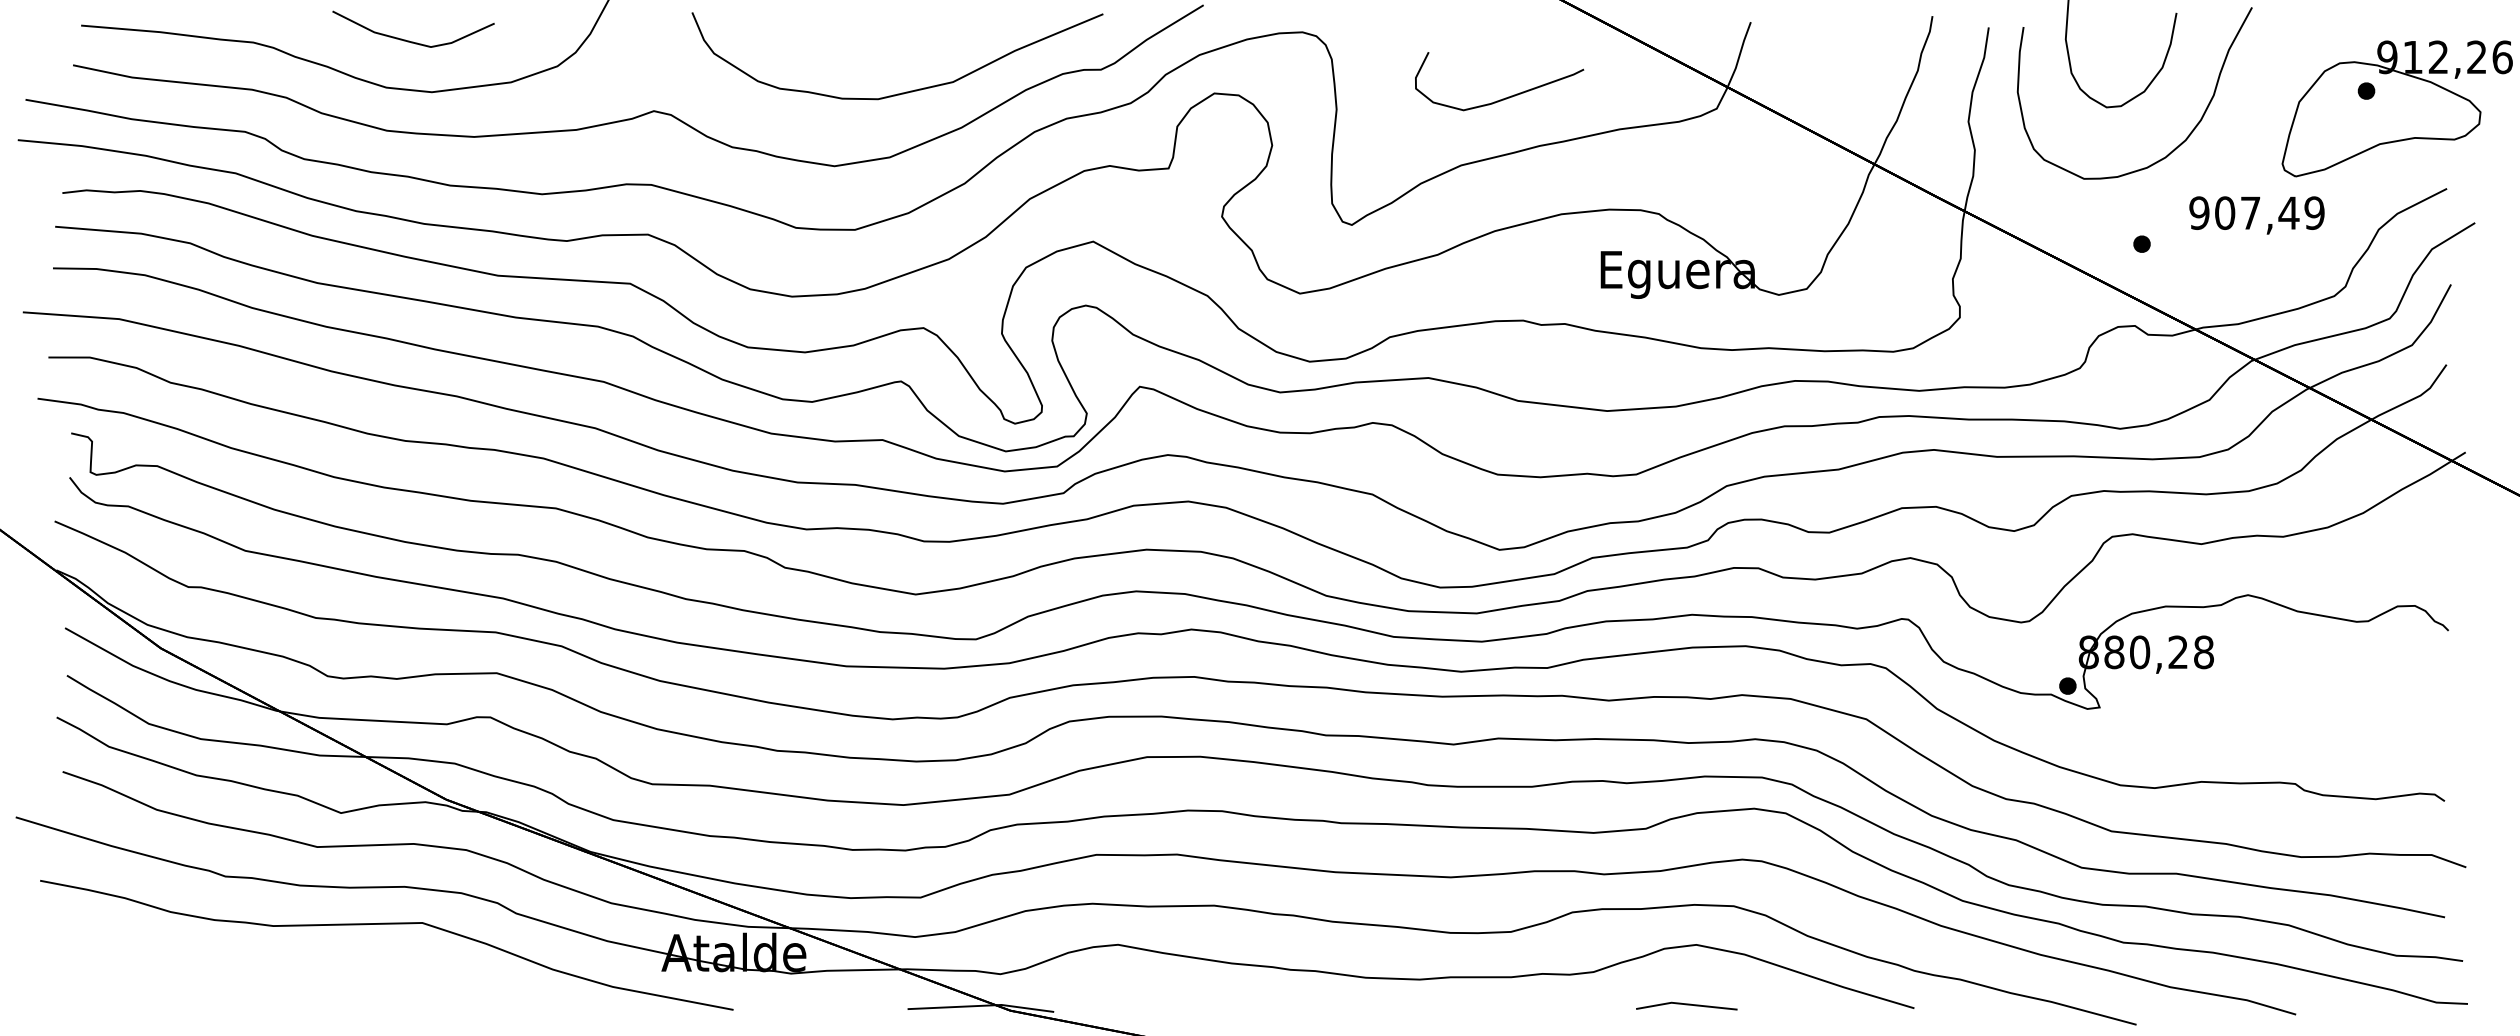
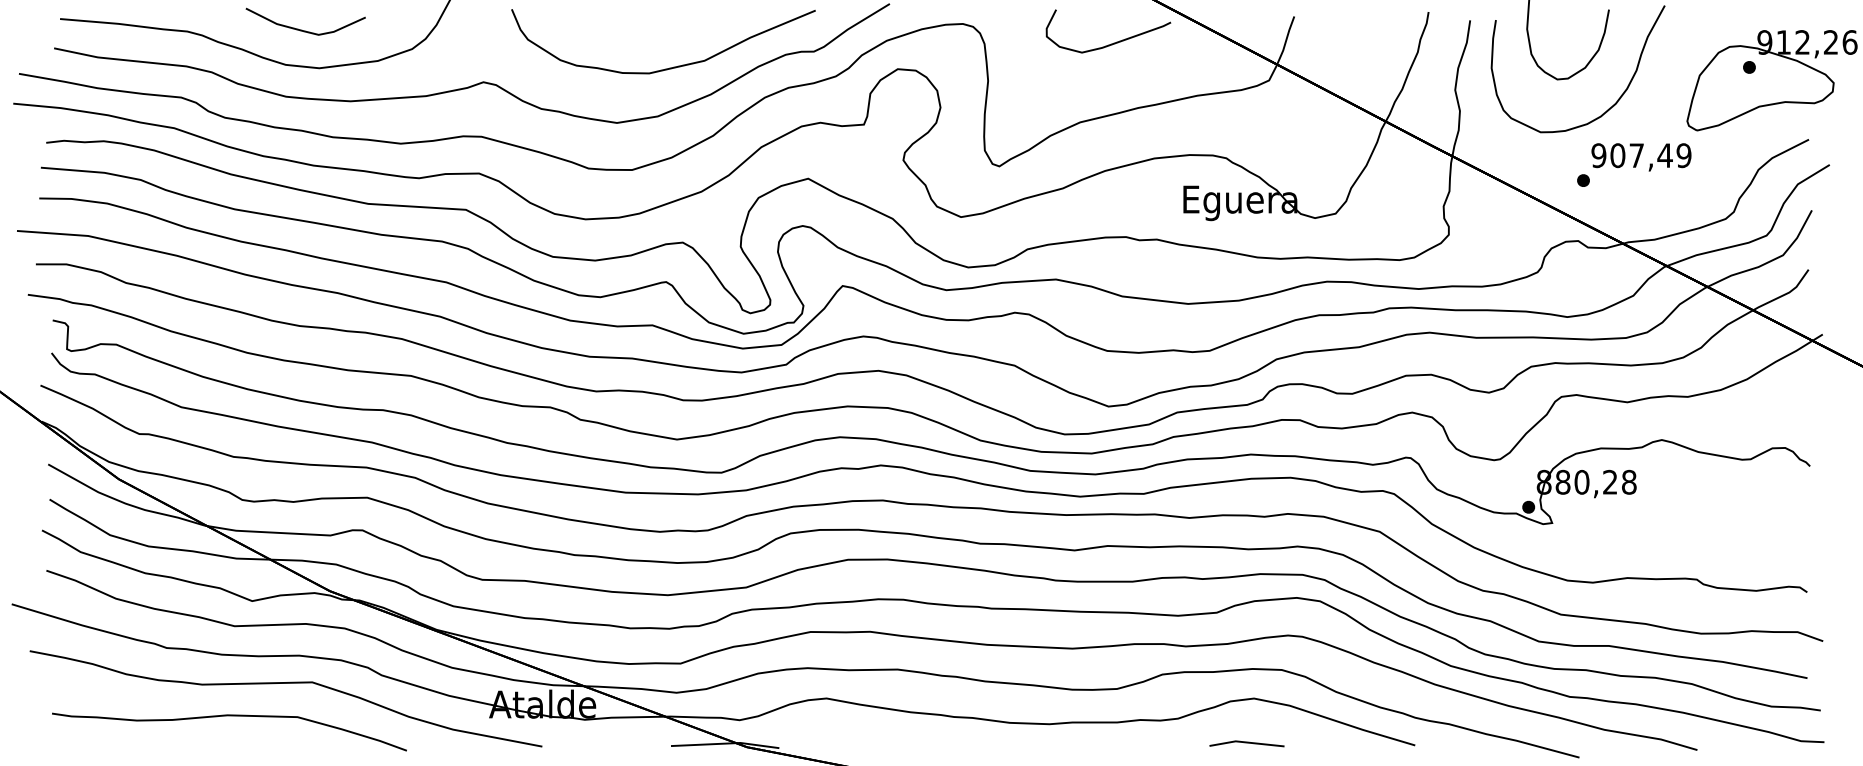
curve: (1506, 96) -> (1113, 42), moved
text: (2257, 215) -> (1641, 157), moved
curve: (310, 969) -> (229, 716), added

